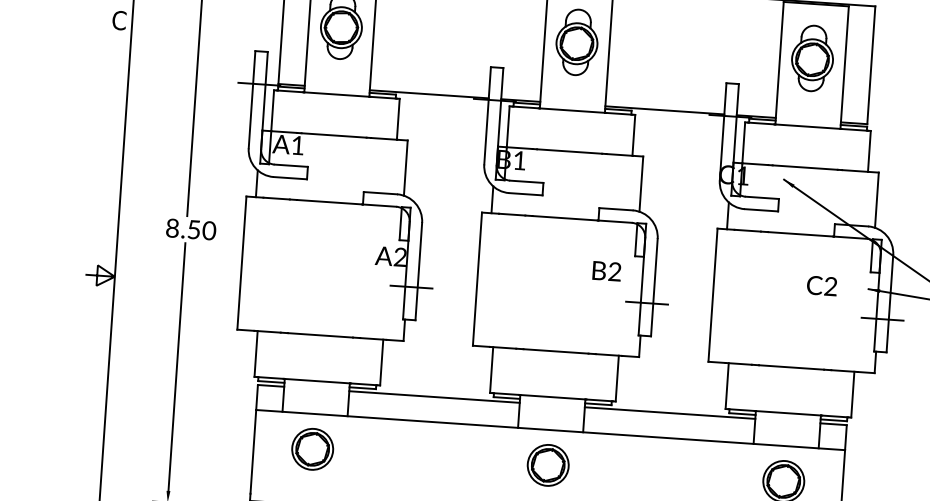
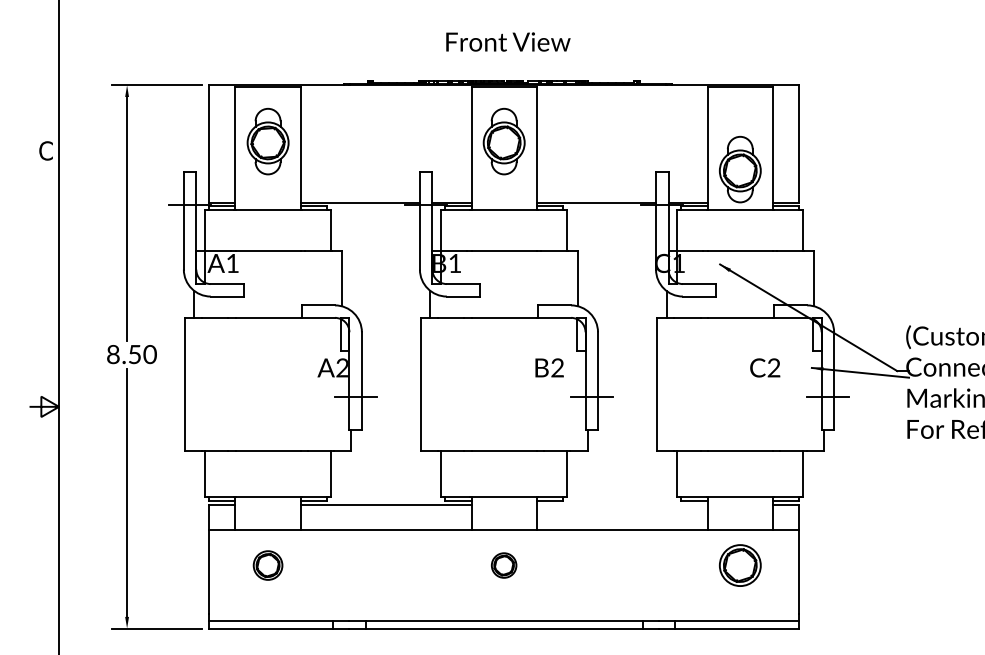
part: (812, 58) -> (740, 169), moved
line: (669, 413) -> (621, 505), removed
part: (312, 449) -> (267, 565), size x0.7
part: (547, 465) -> (503, 565), size x0.6

